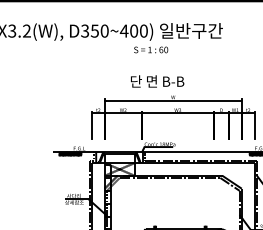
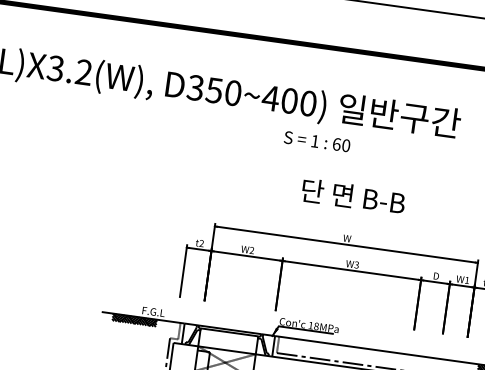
text: (157, 81) -> (353, 196), moved

